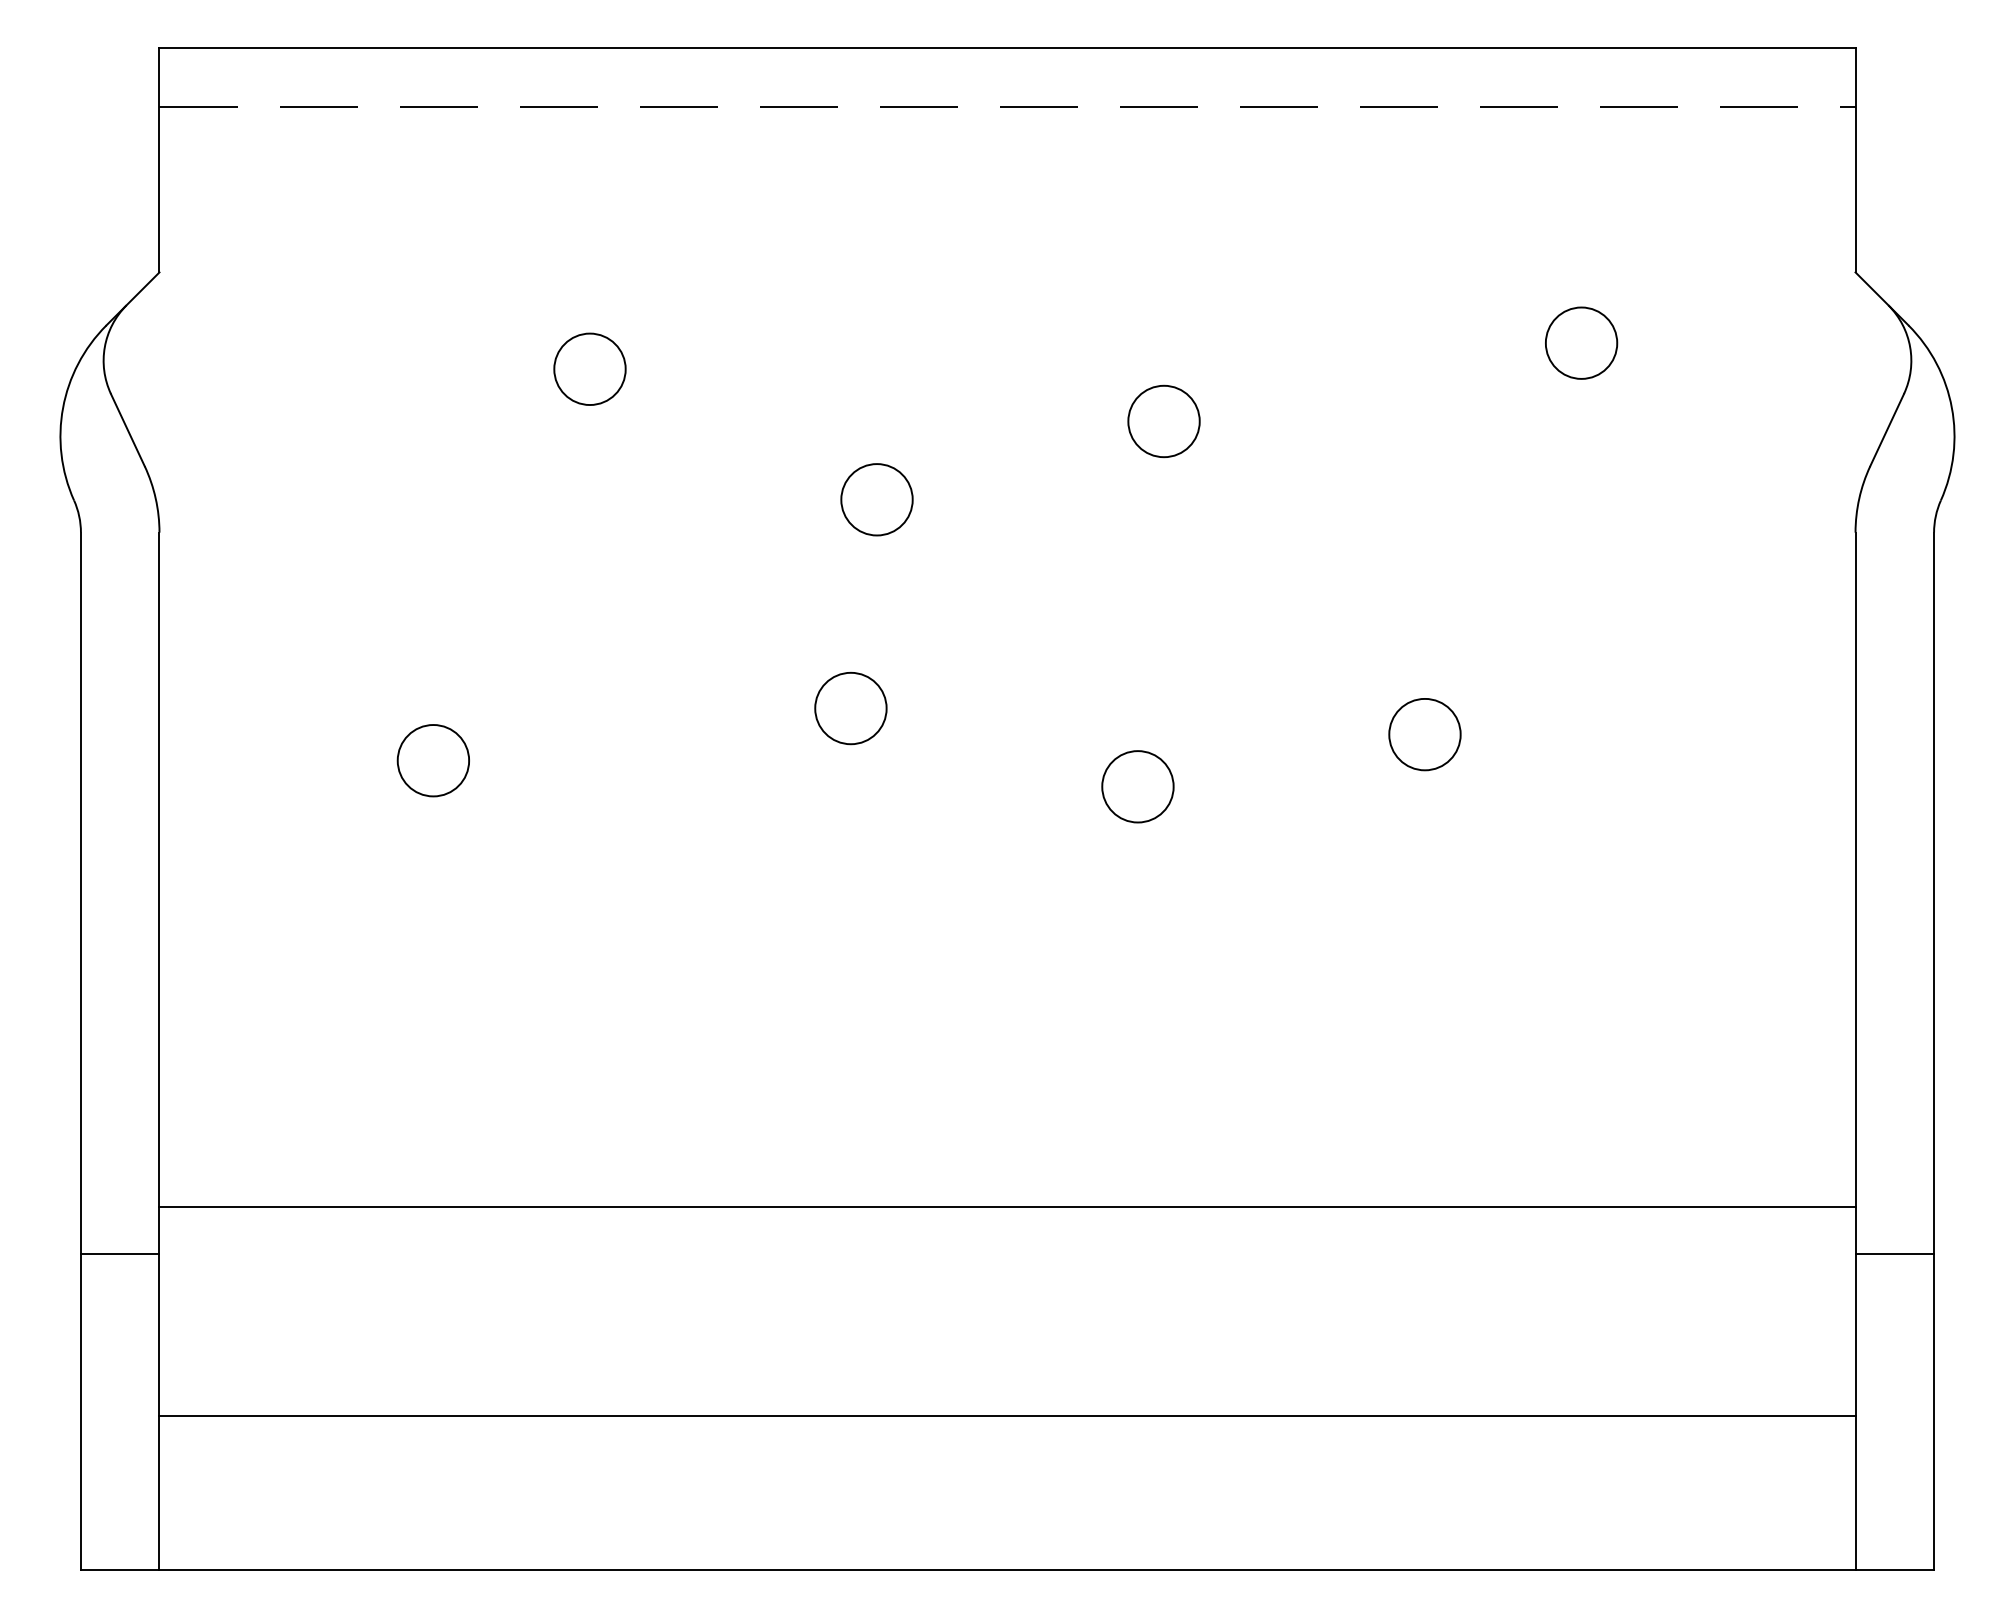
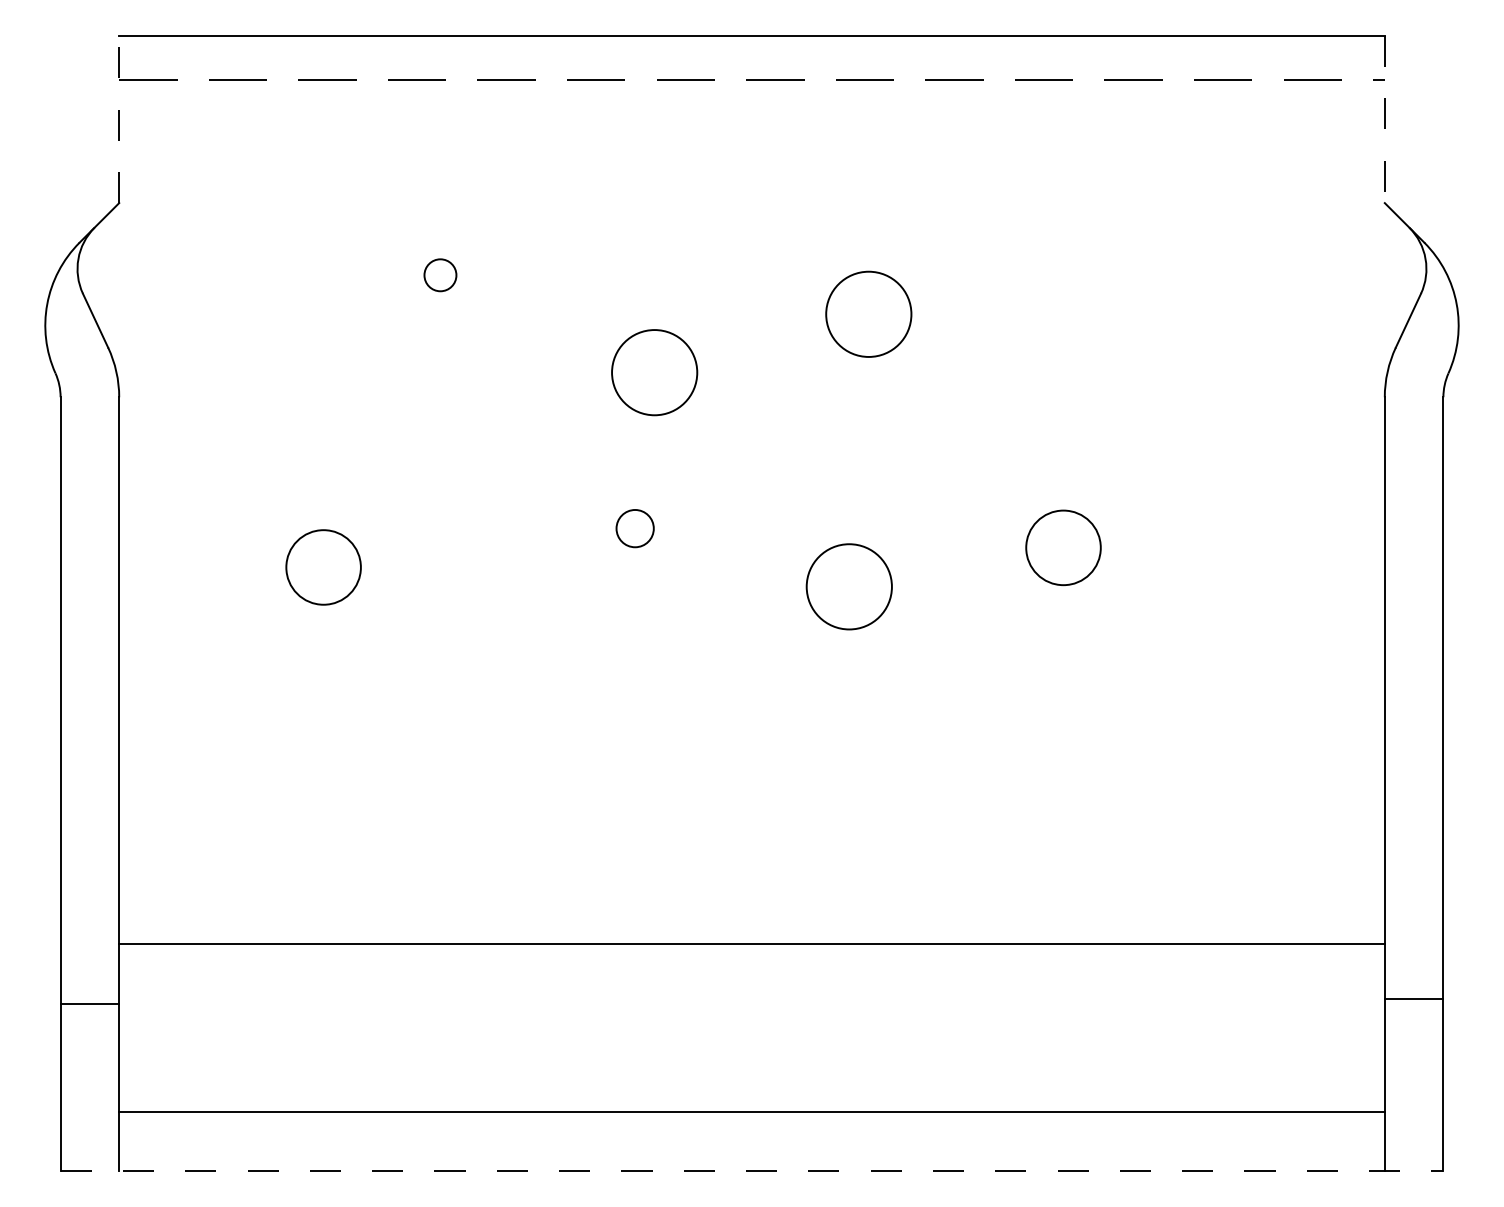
line: (159, 159) -> (119, 118), solid -> dashed
line: (1855, 160) -> (1384, 119), solid -> dashed
circle: (1581, 342) -> (1180, 255), removed
circle: (589, 368) -> (440, 274), size x0.6
circle: (1163, 421) -> (868, 314), size x1.6
circle: (876, 499) -> (654, 372), size x1.6
circle: (850, 708) -> (634, 528), size x0.7
circle: (1424, 734) -> (1063, 547), size x1.4
circle: (433, 760) -> (323, 567), size x1.4
circle: (1137, 786) -> (849, 586), size x1.6
line: (1007, 1206) -> (752, 943), moved
line: (119, 1253) -> (89, 1003), moved
line: (1894, 1253) -> (1413, 998), moved
line: (1007, 1415) -> (752, 1112), moved
line: (1007, 1569) -> (752, 1170), solid -> dashed

